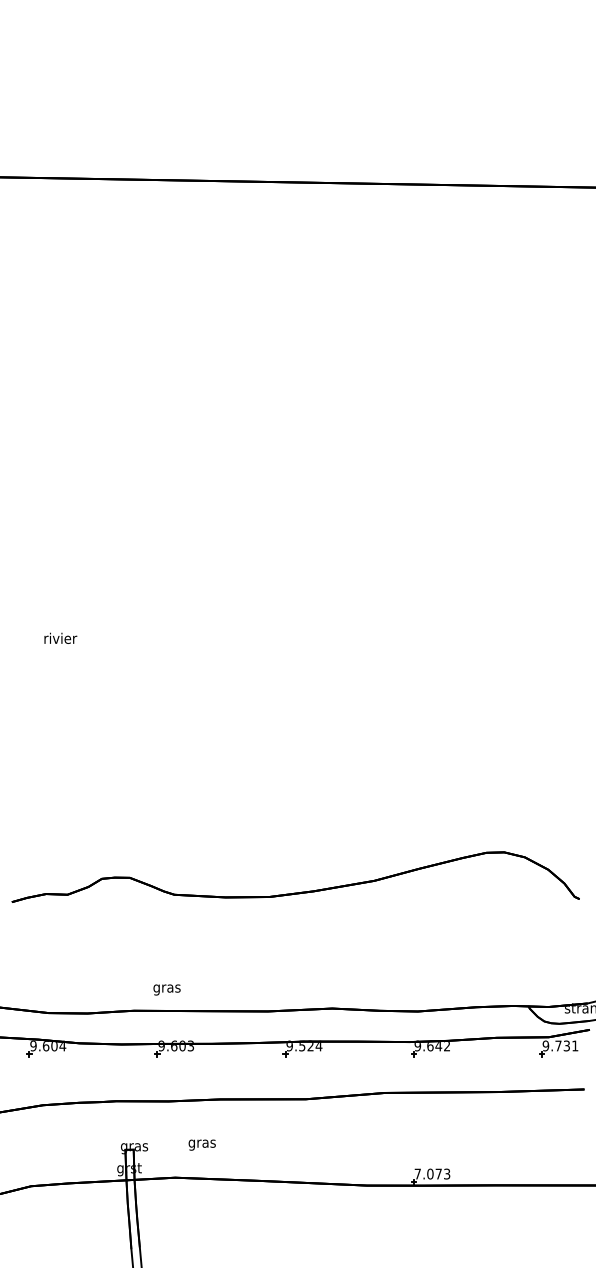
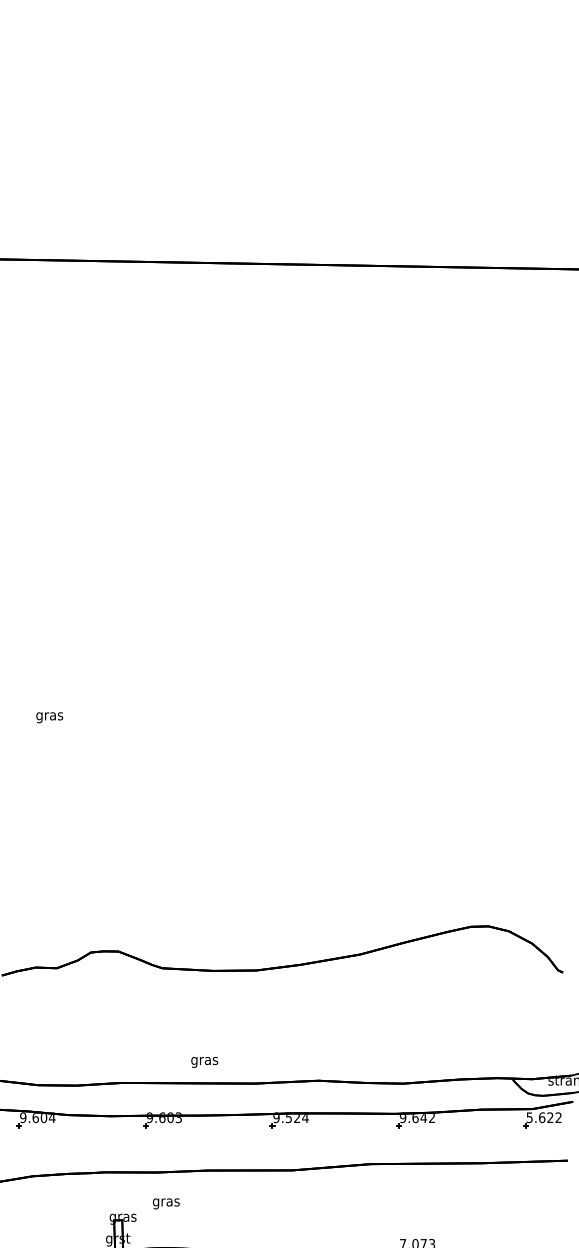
text: (60, 639) -> (49, 716), rivier -> gras
text: (166, 989) -> (204, 1061), moved
text: (560, 1045) -> (544, 1117), 9.731 -> 5.622
text: (201, 1144) -> (165, 1203), moved

